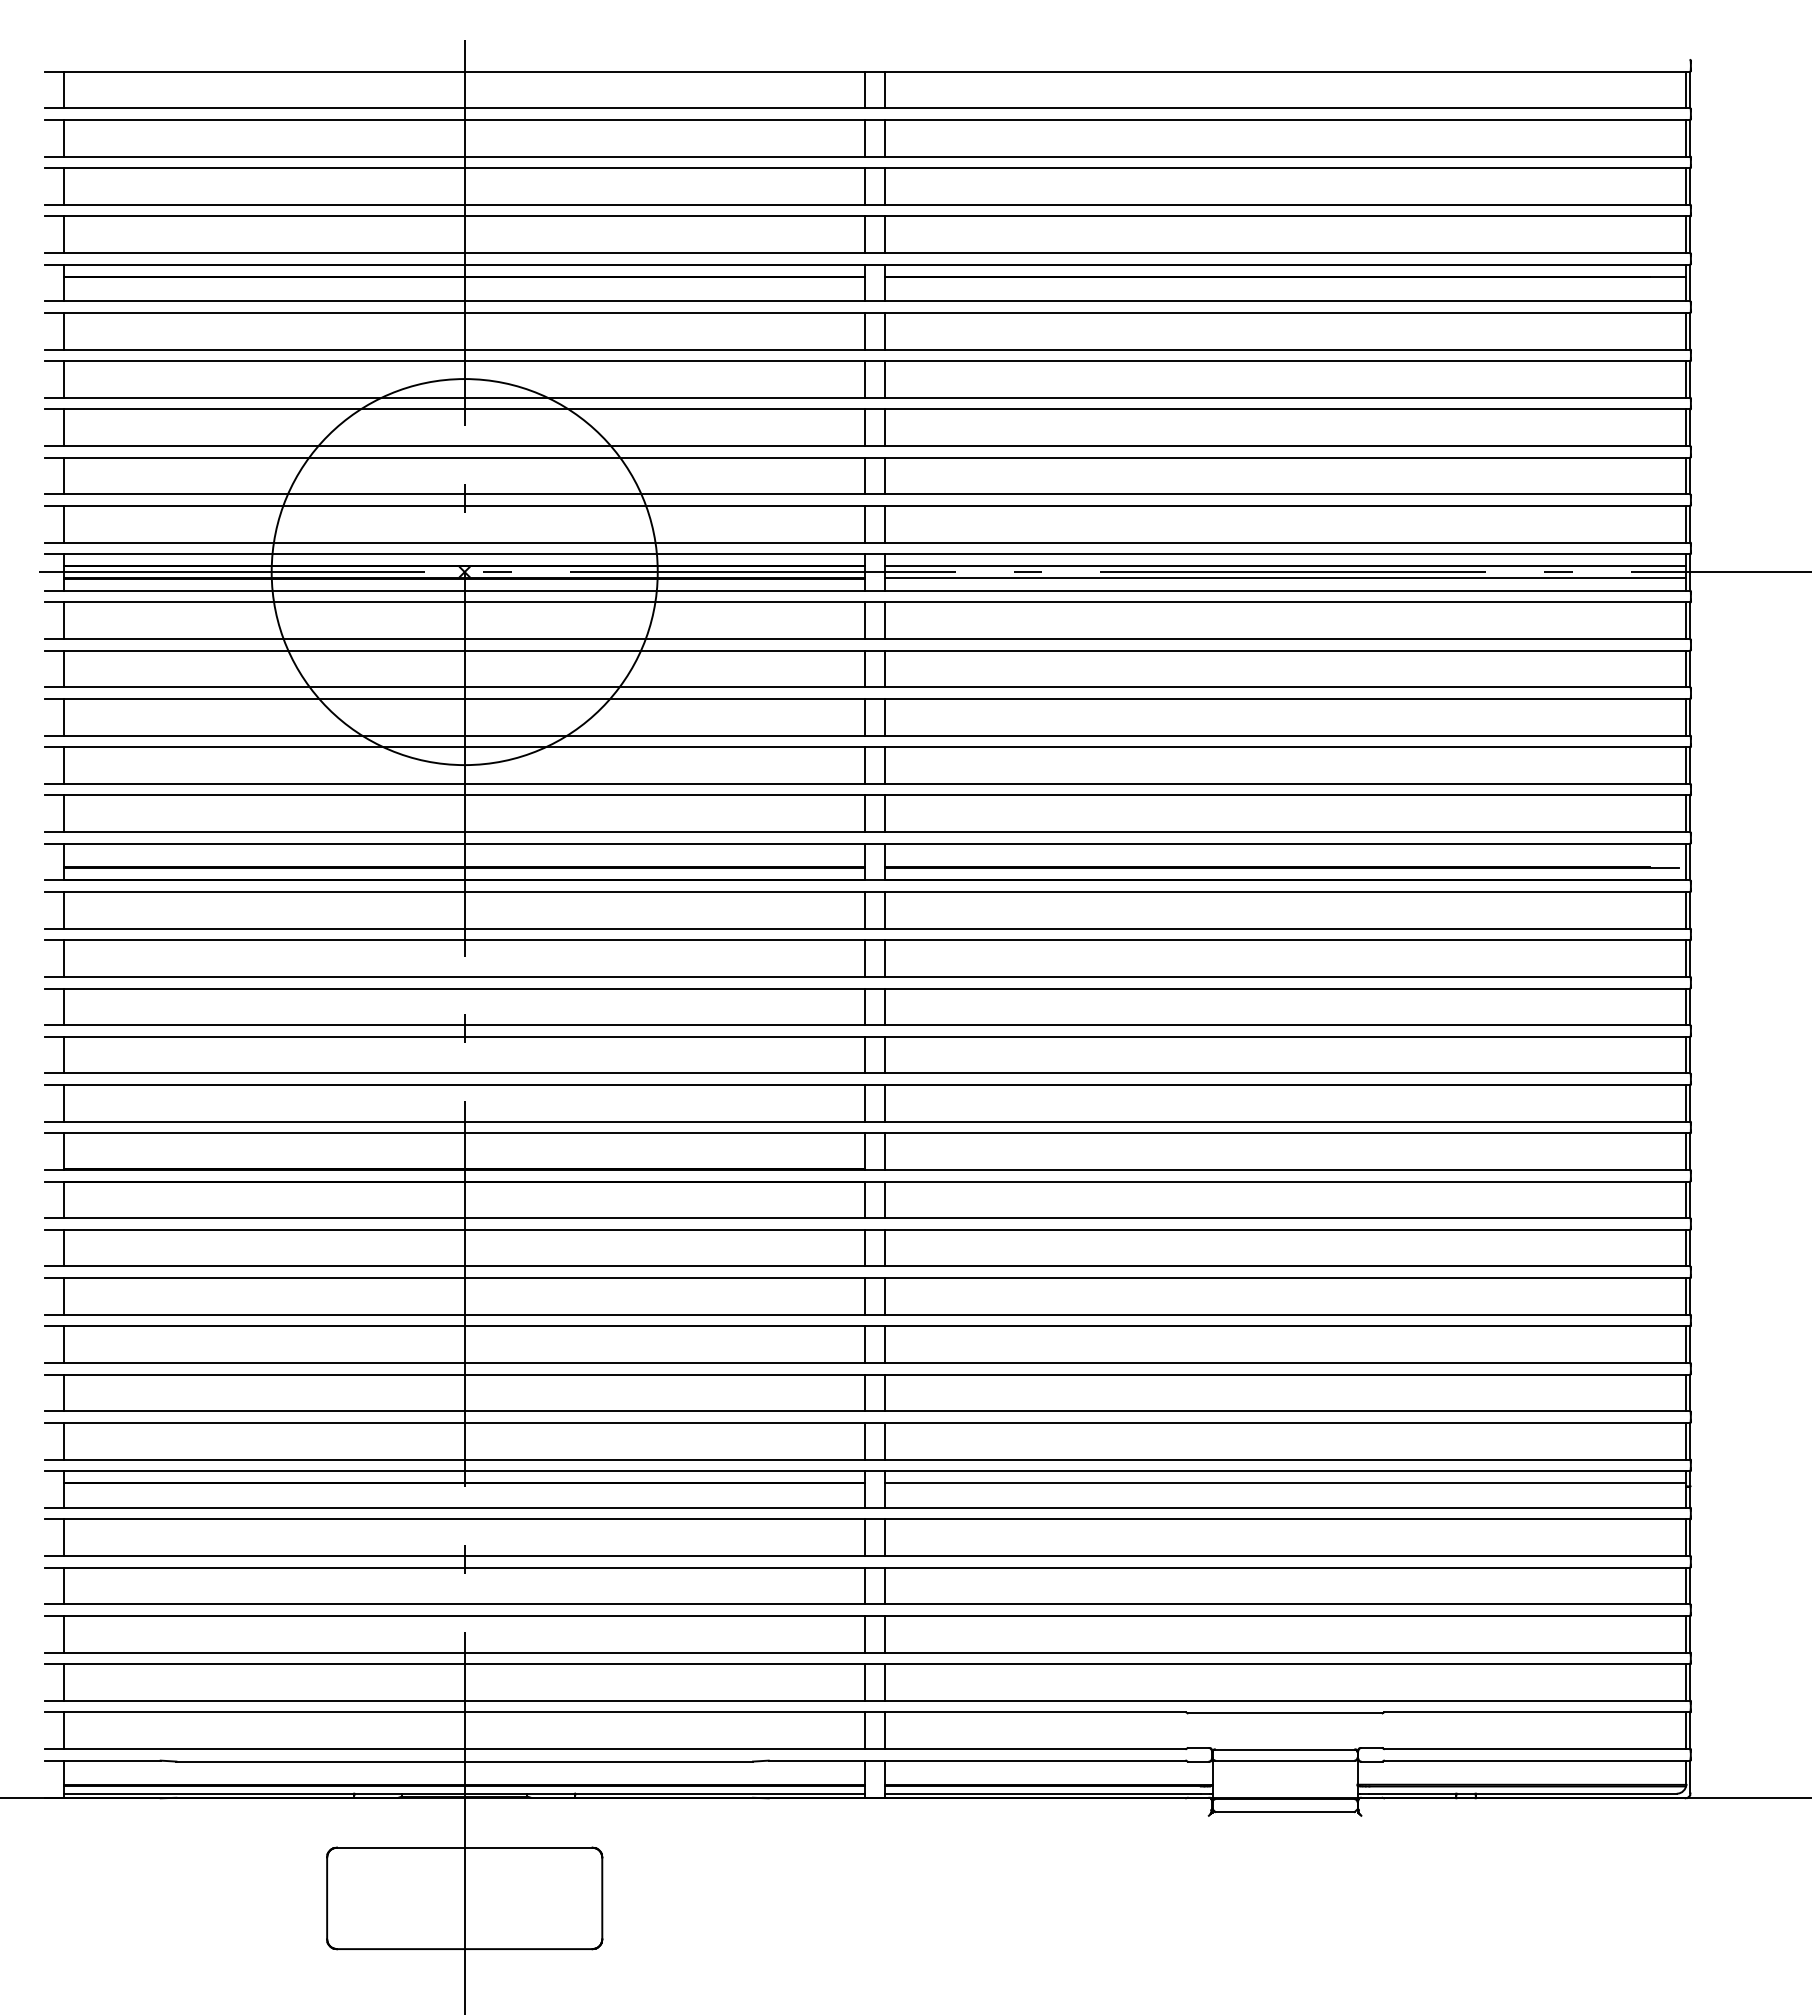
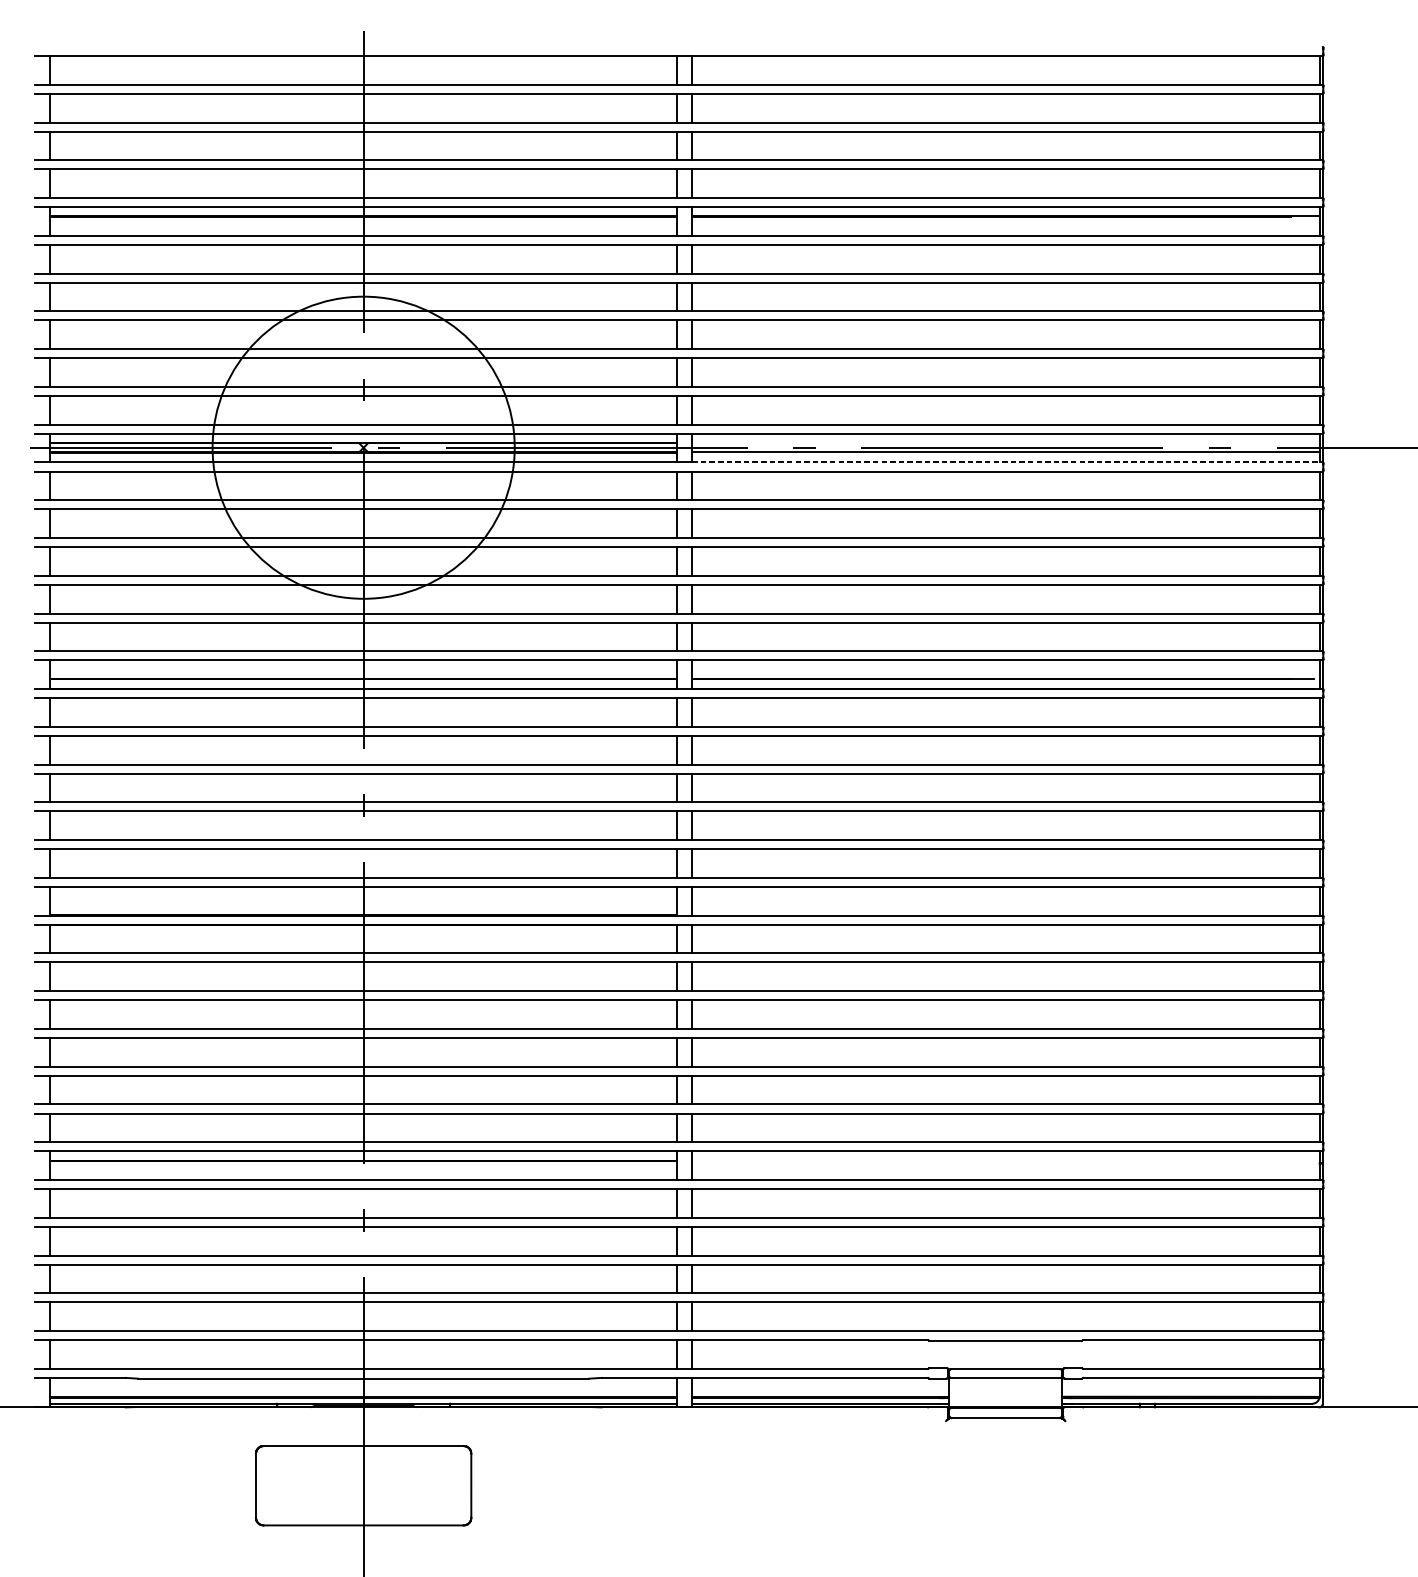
line: (1285, 566) -> (1005, 443), removed
line: (1287, 590) -> (1007, 462), solid -> dashed
line: (1285, 1482) -> (1005, 1160), removed

